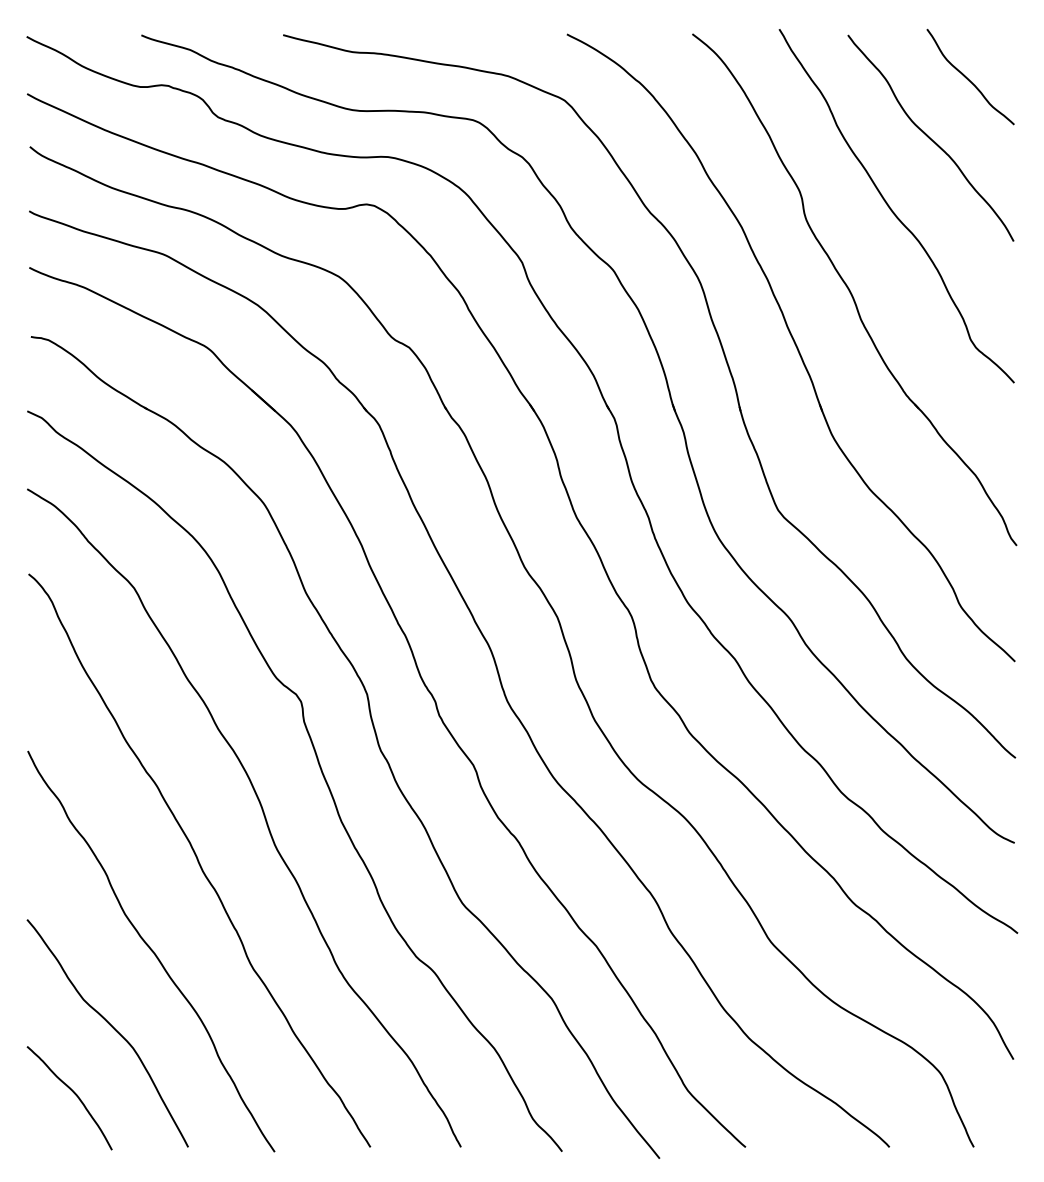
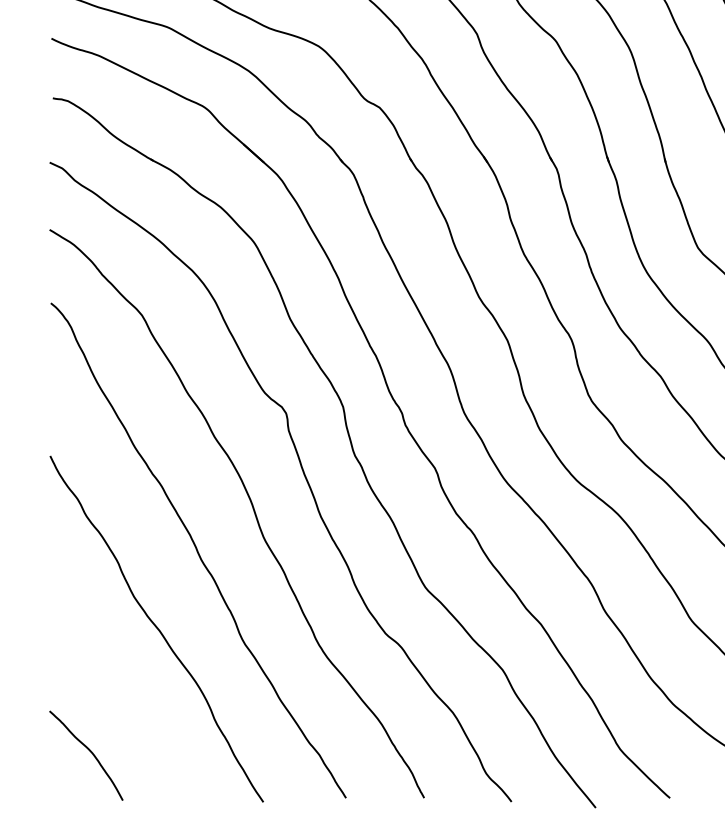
curve: (112, 1028) -> (123, 695), removed

